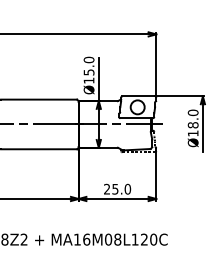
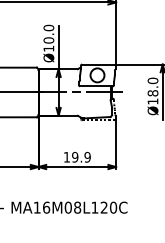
text: (88, 72) -> (48, 40), Ø15.0 -> Ø10.0
text: (117, 188) -> (77, 156), 25.0 -> 19.9

